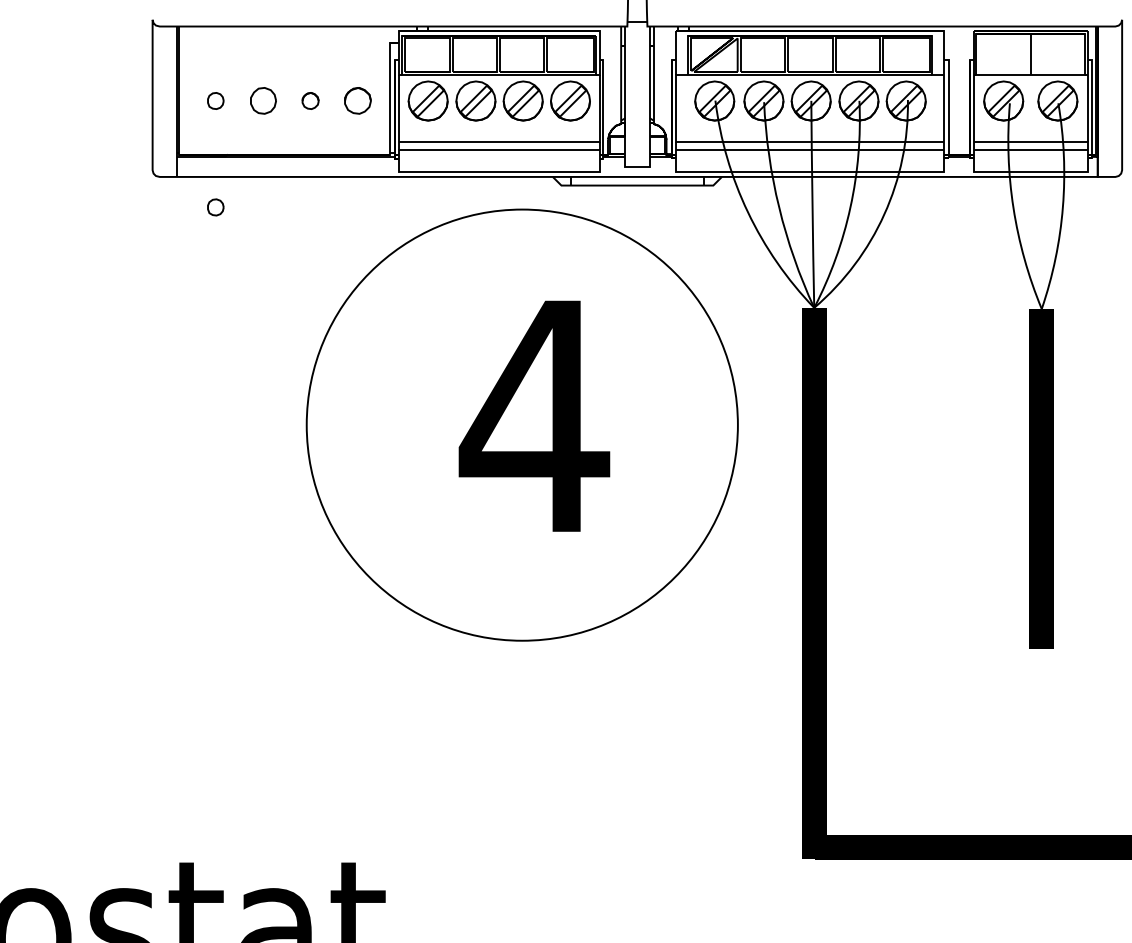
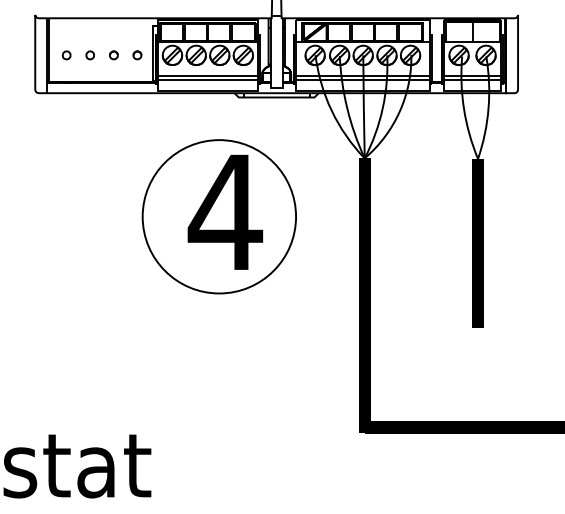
part: (261, 101) -> (89, 55), size x0.62
part: (357, 101) -> (137, 55), size x0.62
part: (215, 207) -> (66, 108), removed
circle: (522, 424) -> (219, 216), size x0.71

